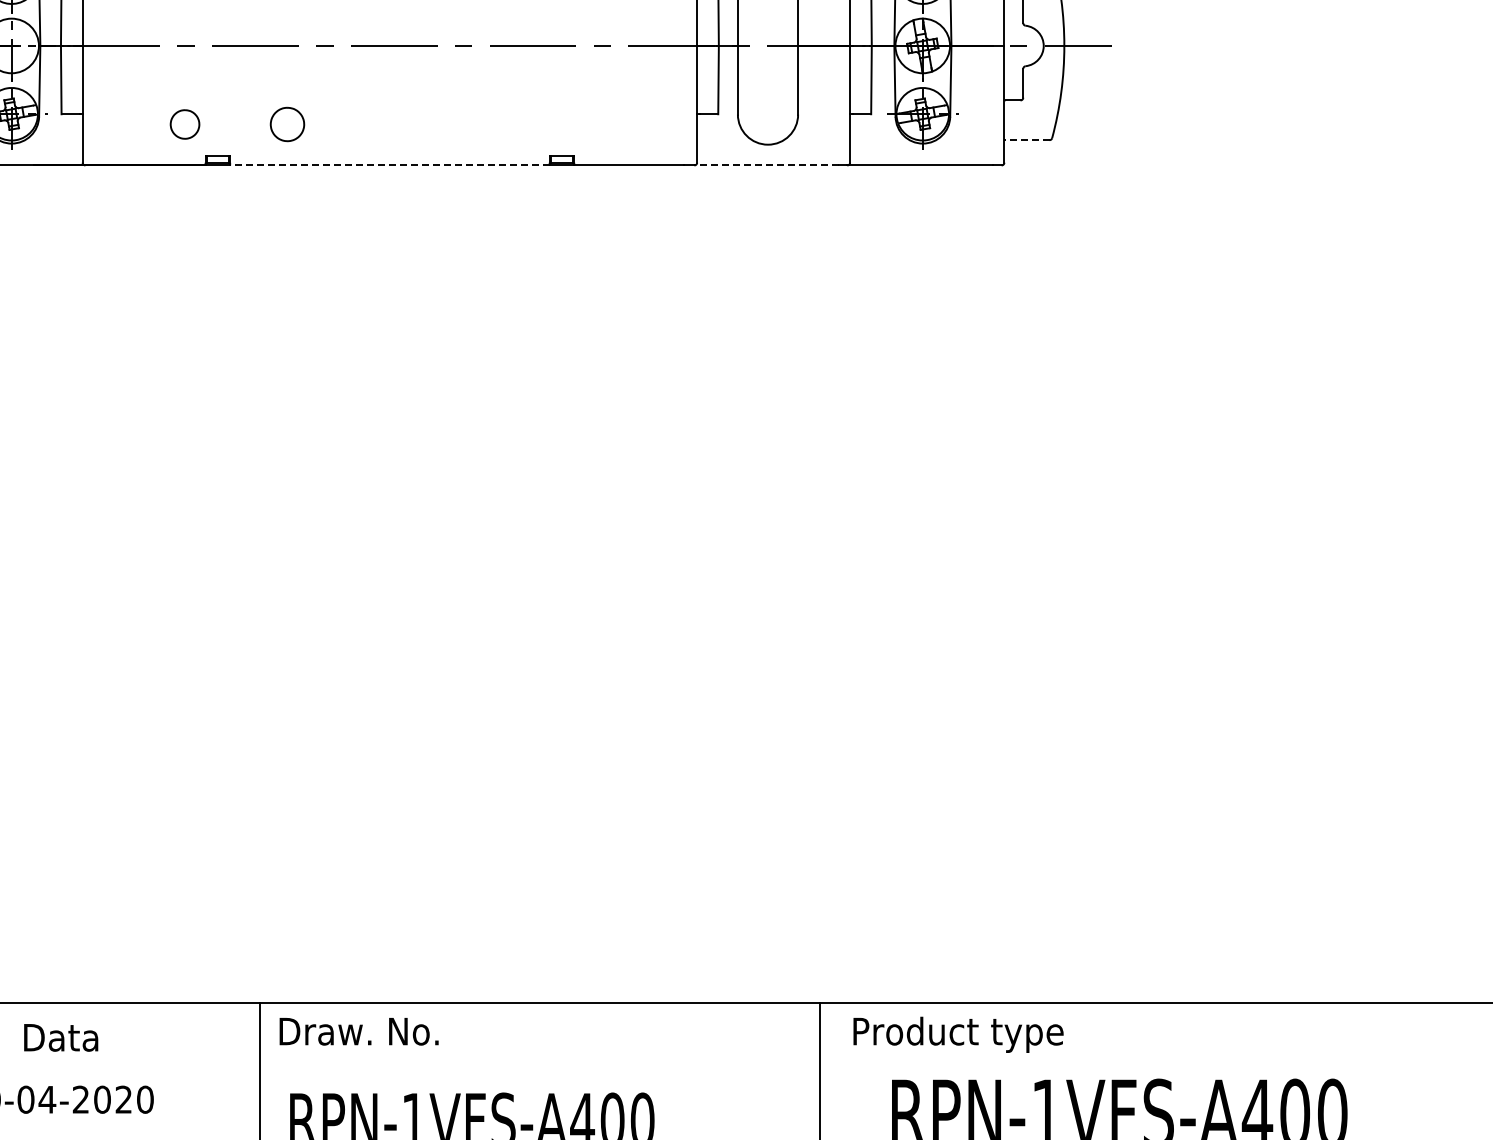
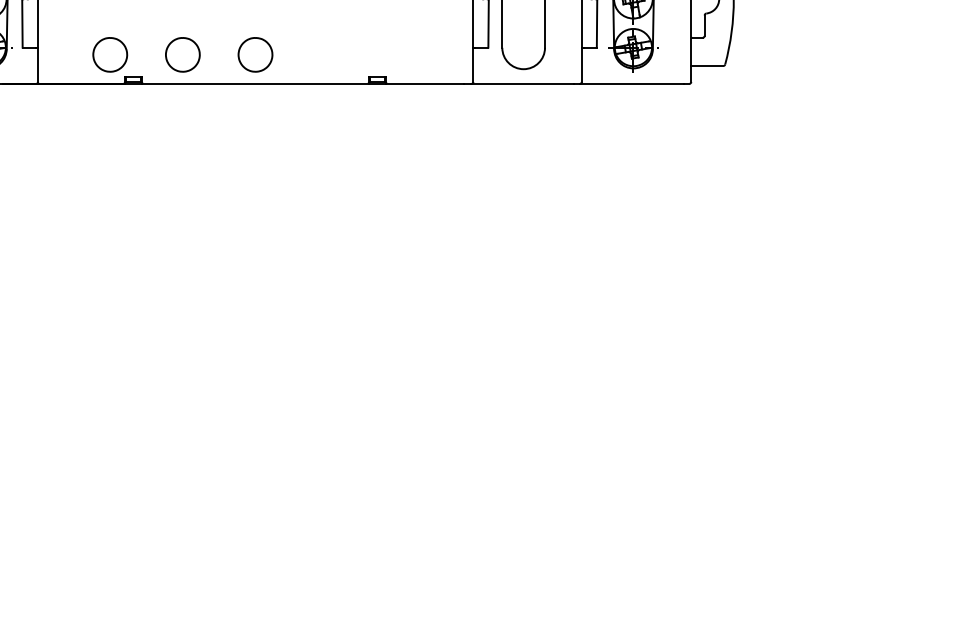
part: (184, 124) -> (109, 54), size x1.67
part: (287, 124) -> (182, 54), size x1.43
part: (389, 124) -> (255, 54), added
line: (1026, 140) -> (706, 66), dashed -> solid
line: (389, 165) -> (255, 83), dashed -> solid
line: (766, 165) -> (522, 83), dashed -> solid

